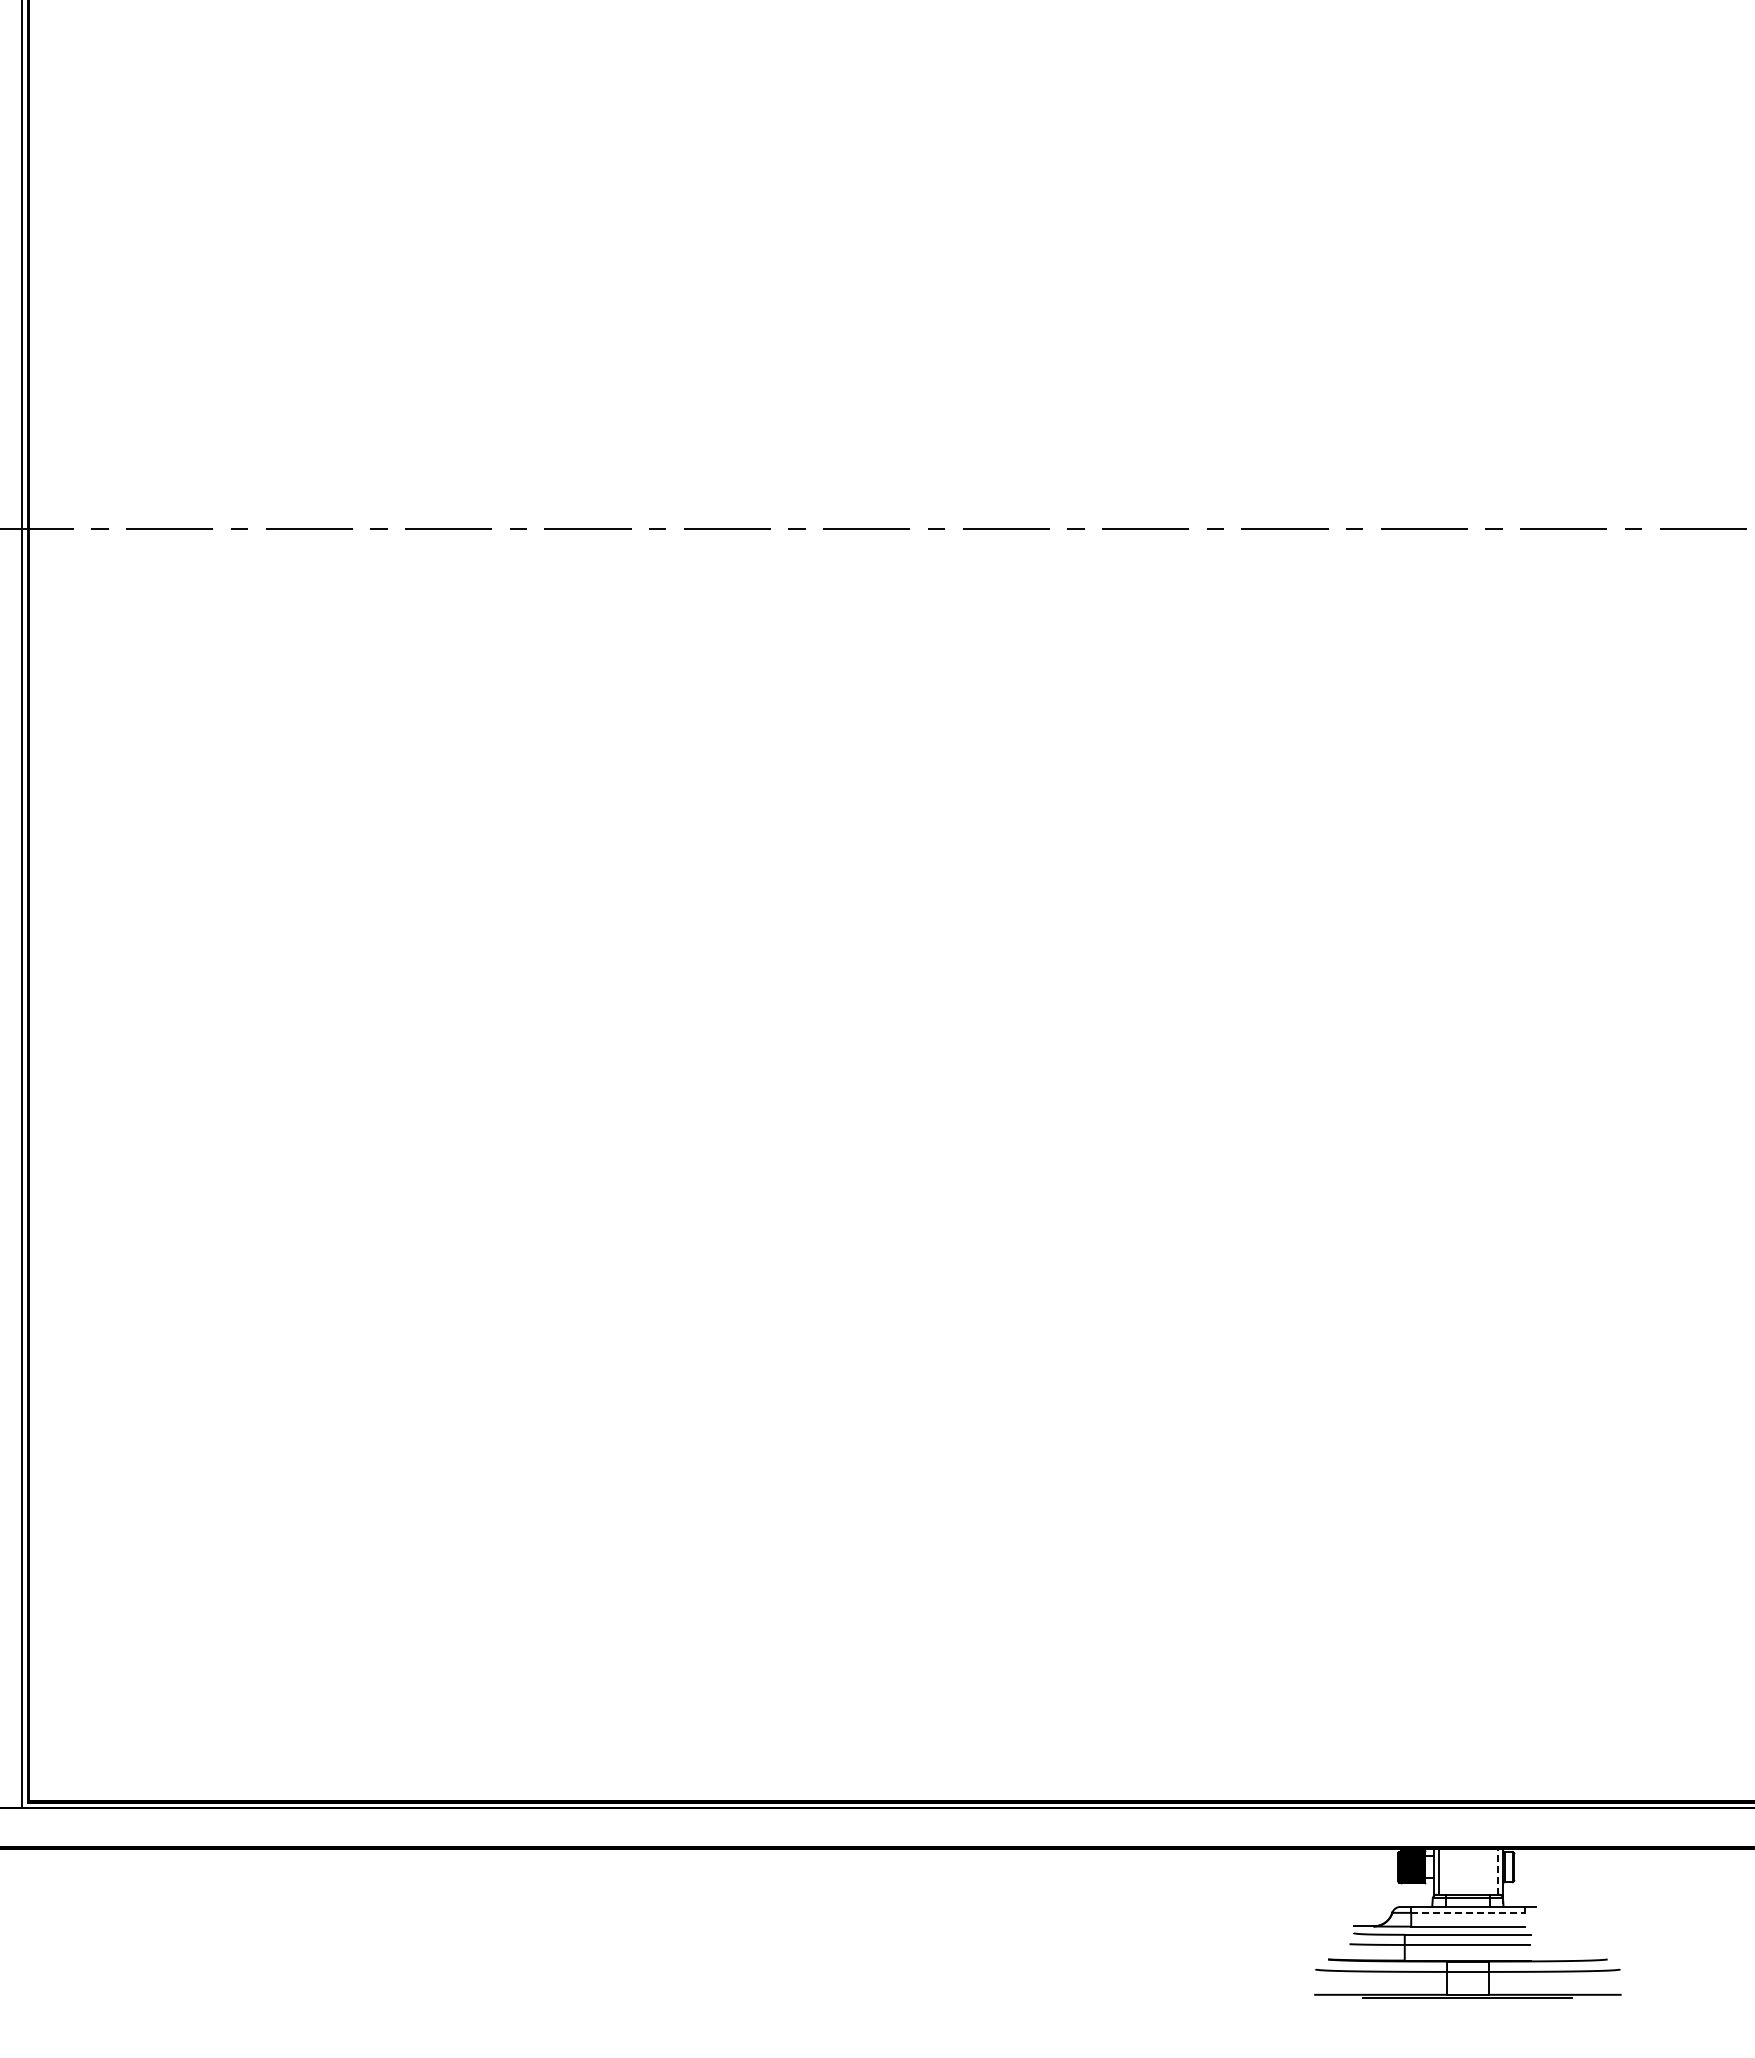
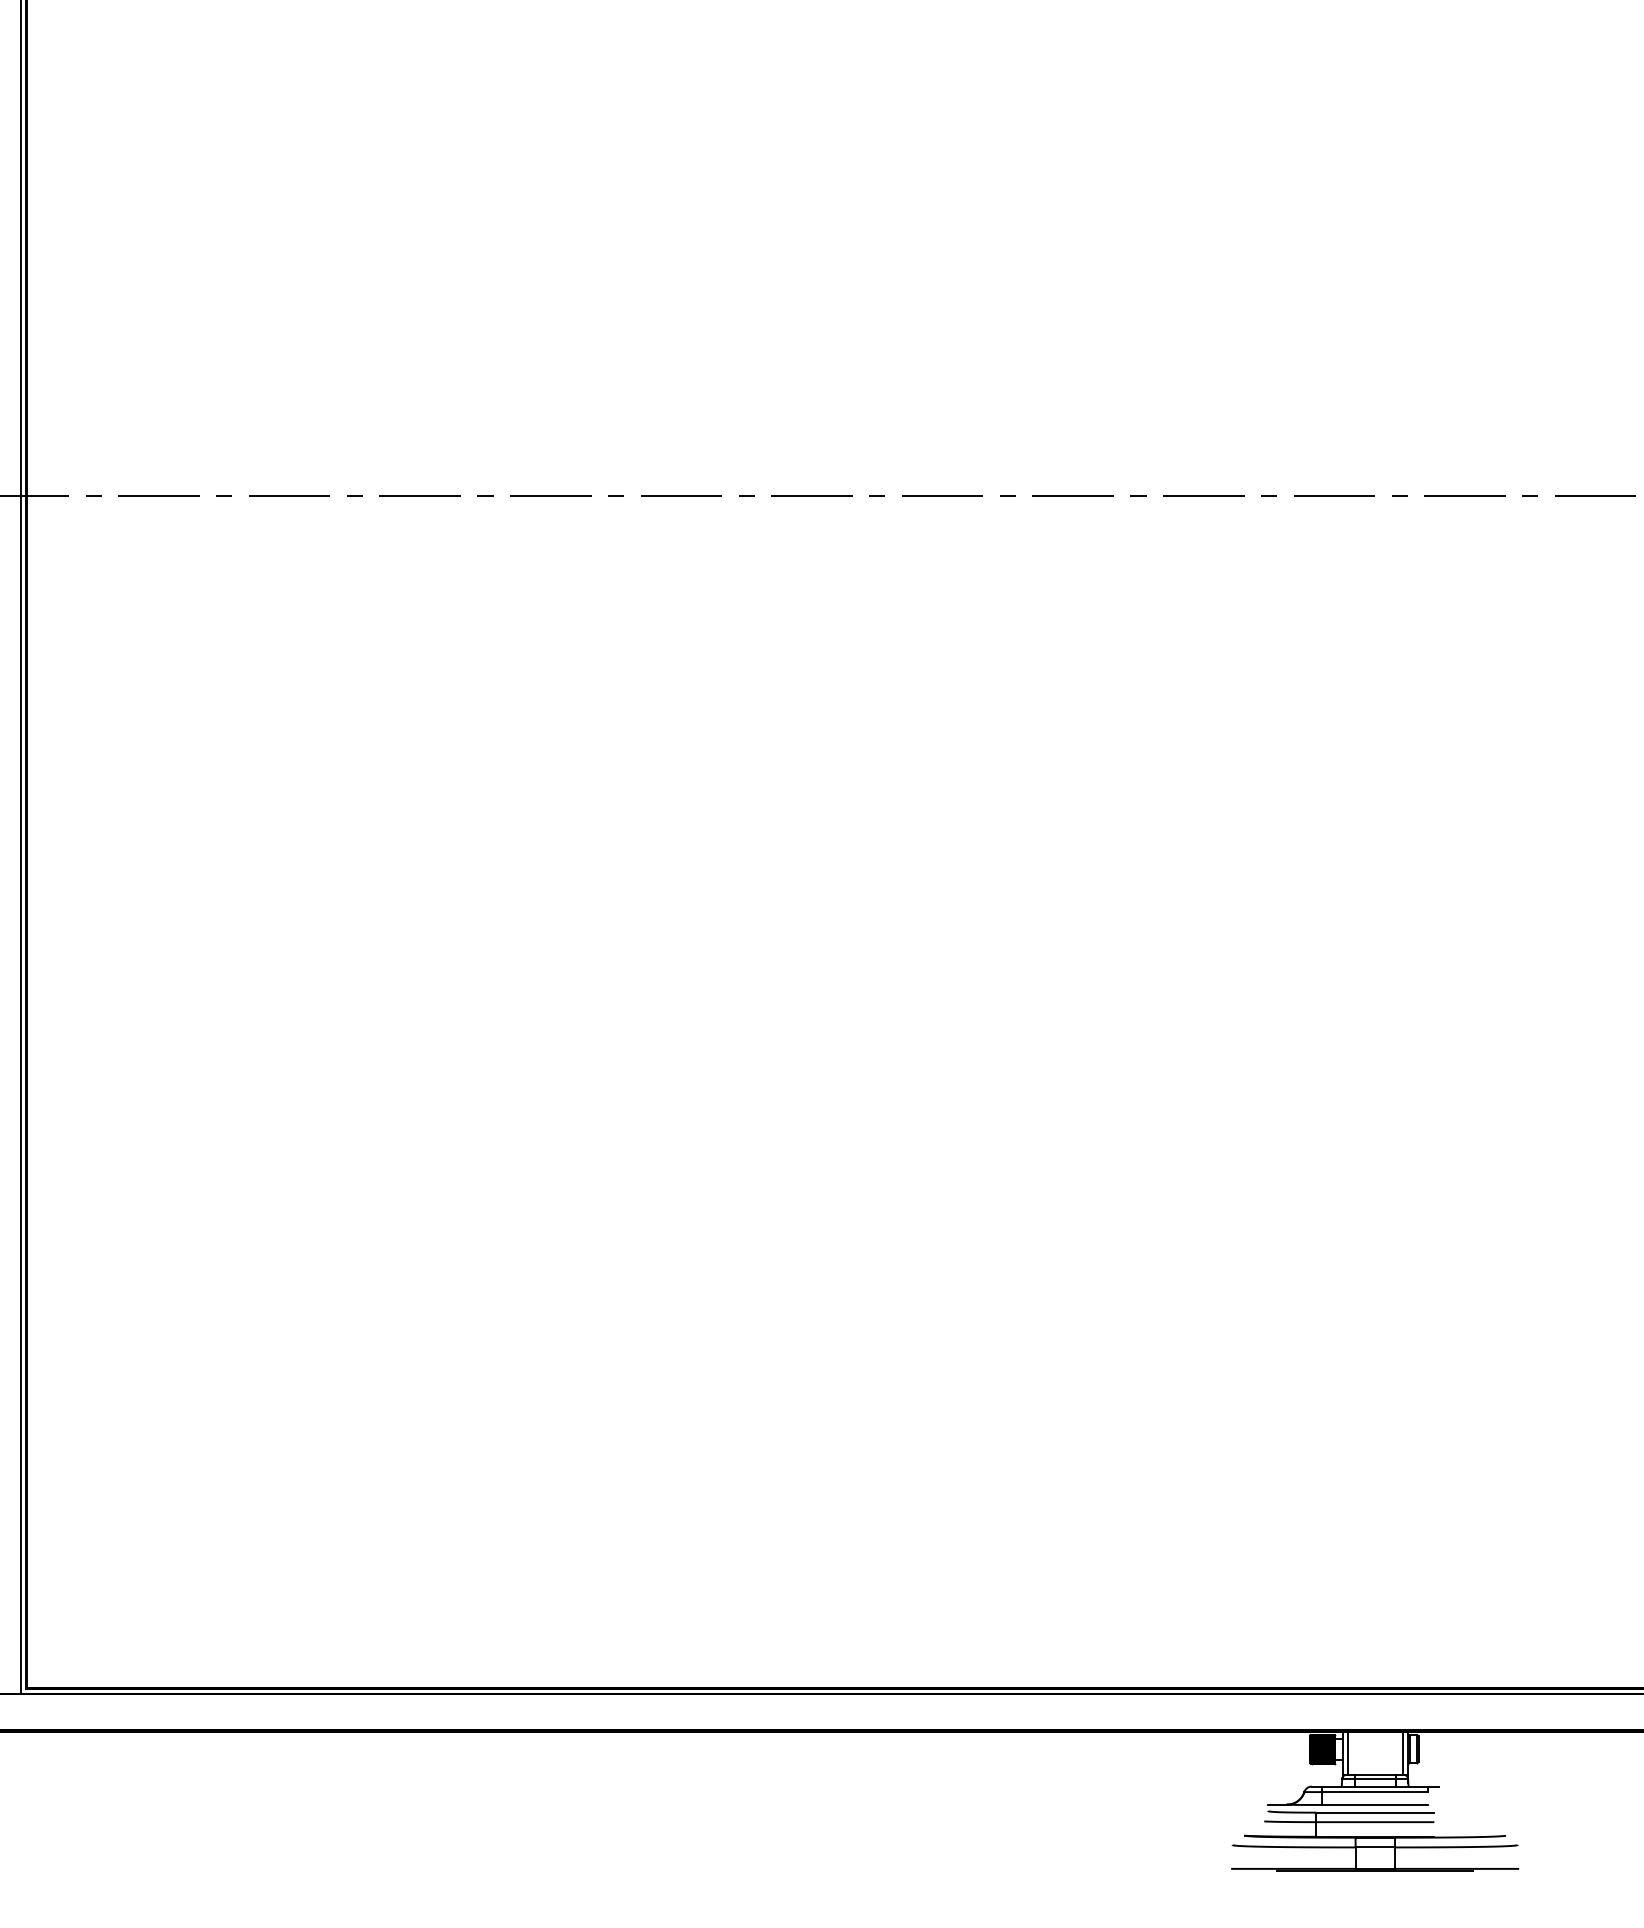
line: (1497, 1871) -> (1402, 1753), dashed -> solid
line: (1467, 1912) -> (1374, 1791), dashed -> solid

